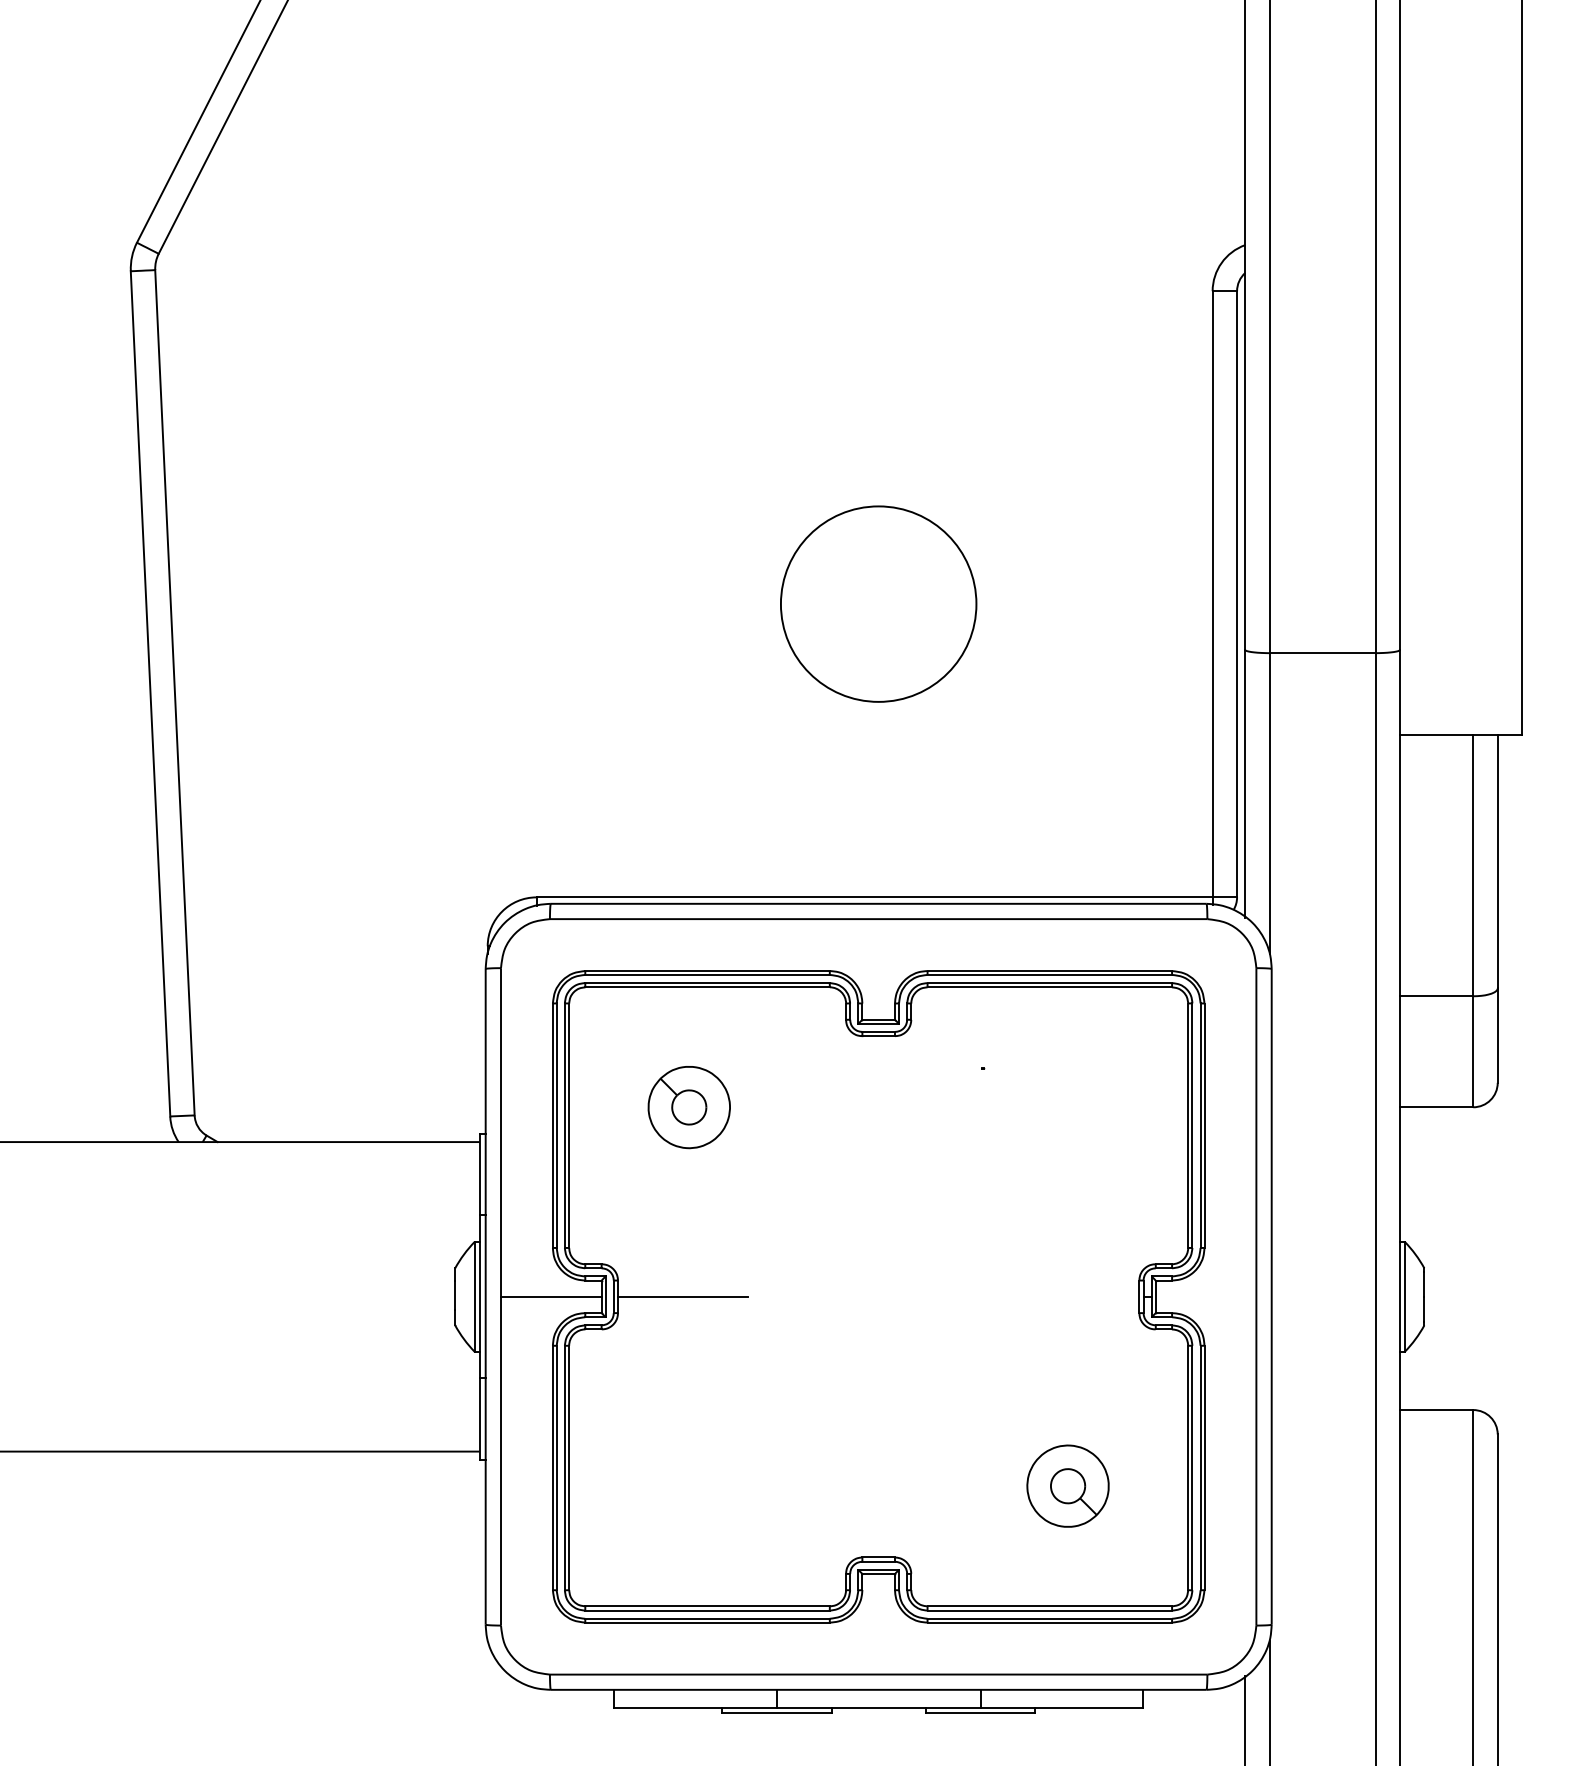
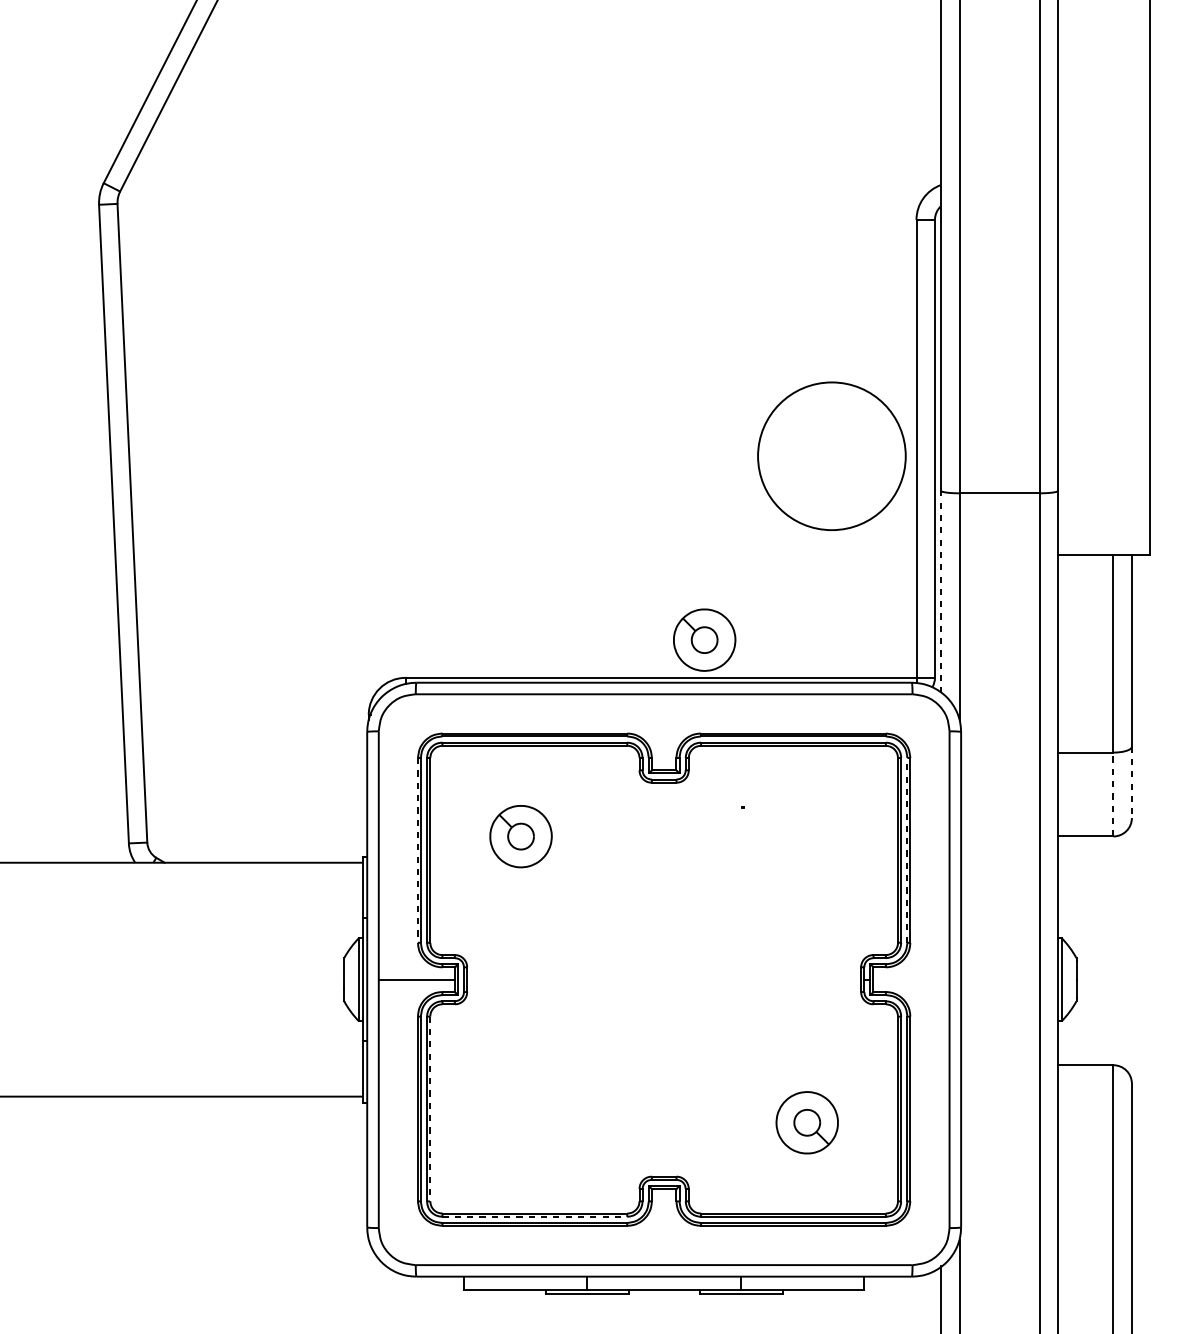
circle: (878, 603) -> (831, 455), moved
line: (1245, 783) -> (941, 591), solid -> dashed
part: (931, 847) -> (704, 640), added
line: (1497, 1036) -> (1131, 782), solid -> dashed
line: (1473, 1051) -> (1113, 794), solid -> dashed
line: (1200, 1125) -> (907, 850), solid -> dashed
line: (552, 1126) -> (417, 850), solid -> dashed
line: (683, 1296) -> (516, 979), removed
line: (569, 1468) -> (430, 1109), solid -> dashed
line: (708, 1610) -> (535, 1216), solid -> dashed

